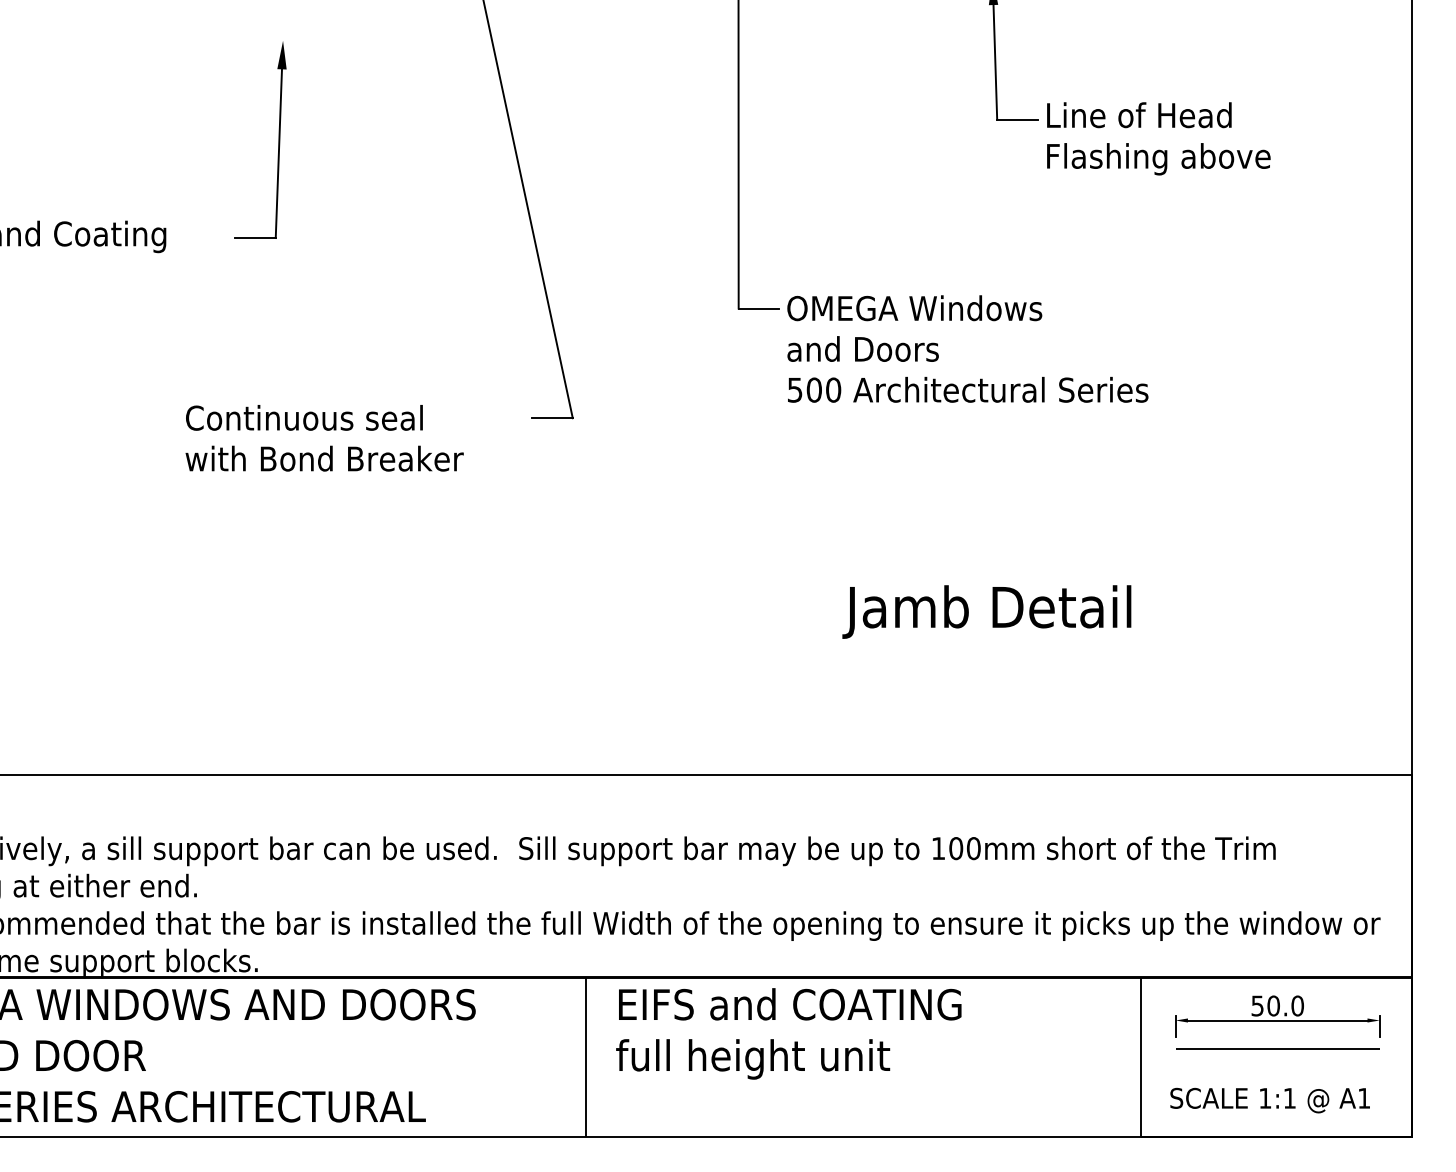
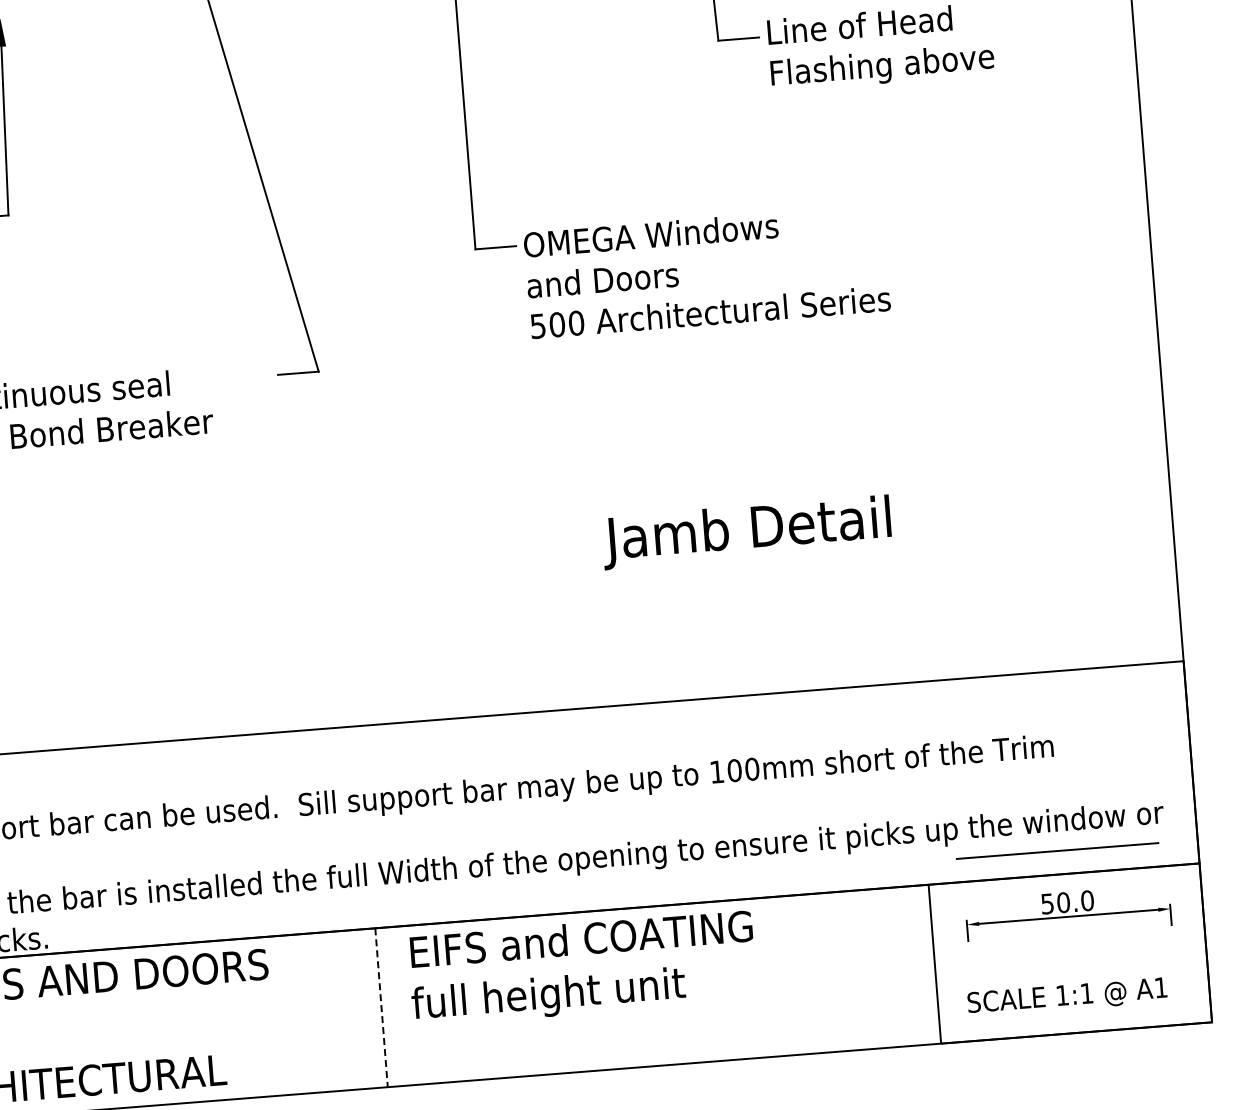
line: (1277, 1048) -> (1057, 850), moved
line: (585, 1057) -> (381, 1008), solid -> dashed

